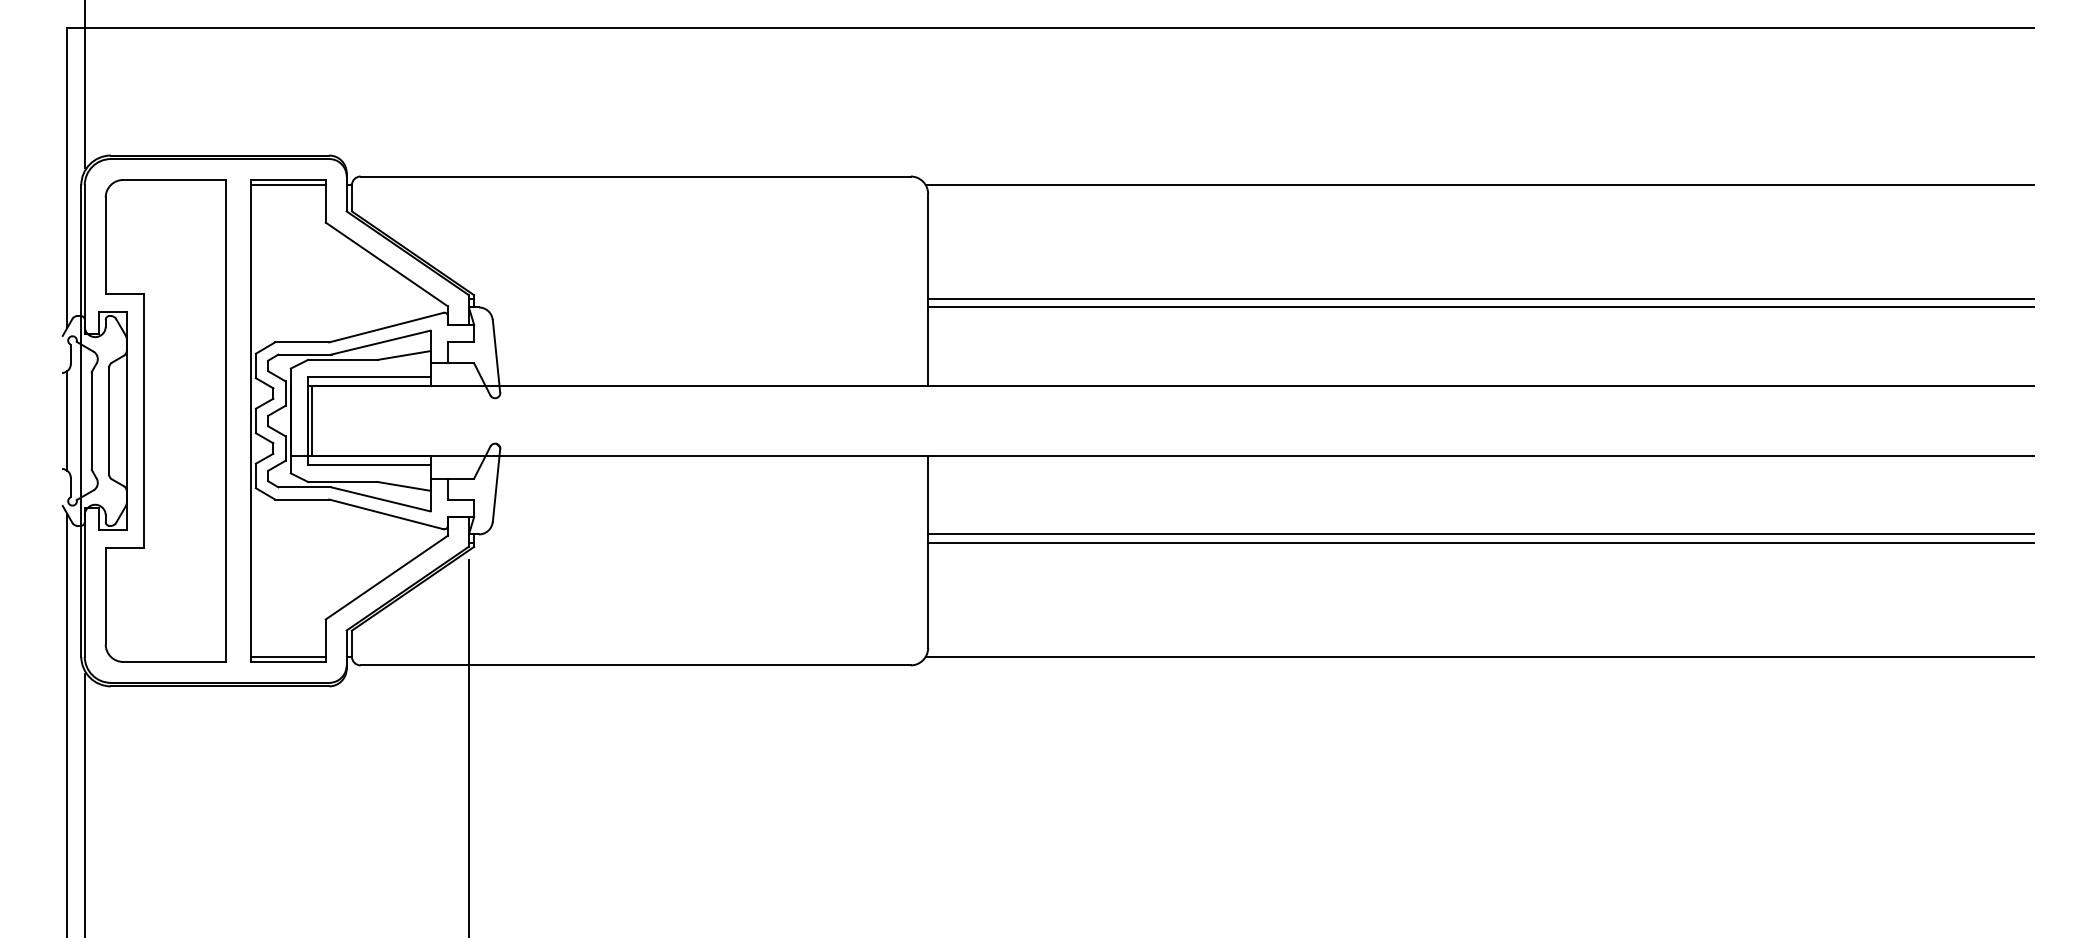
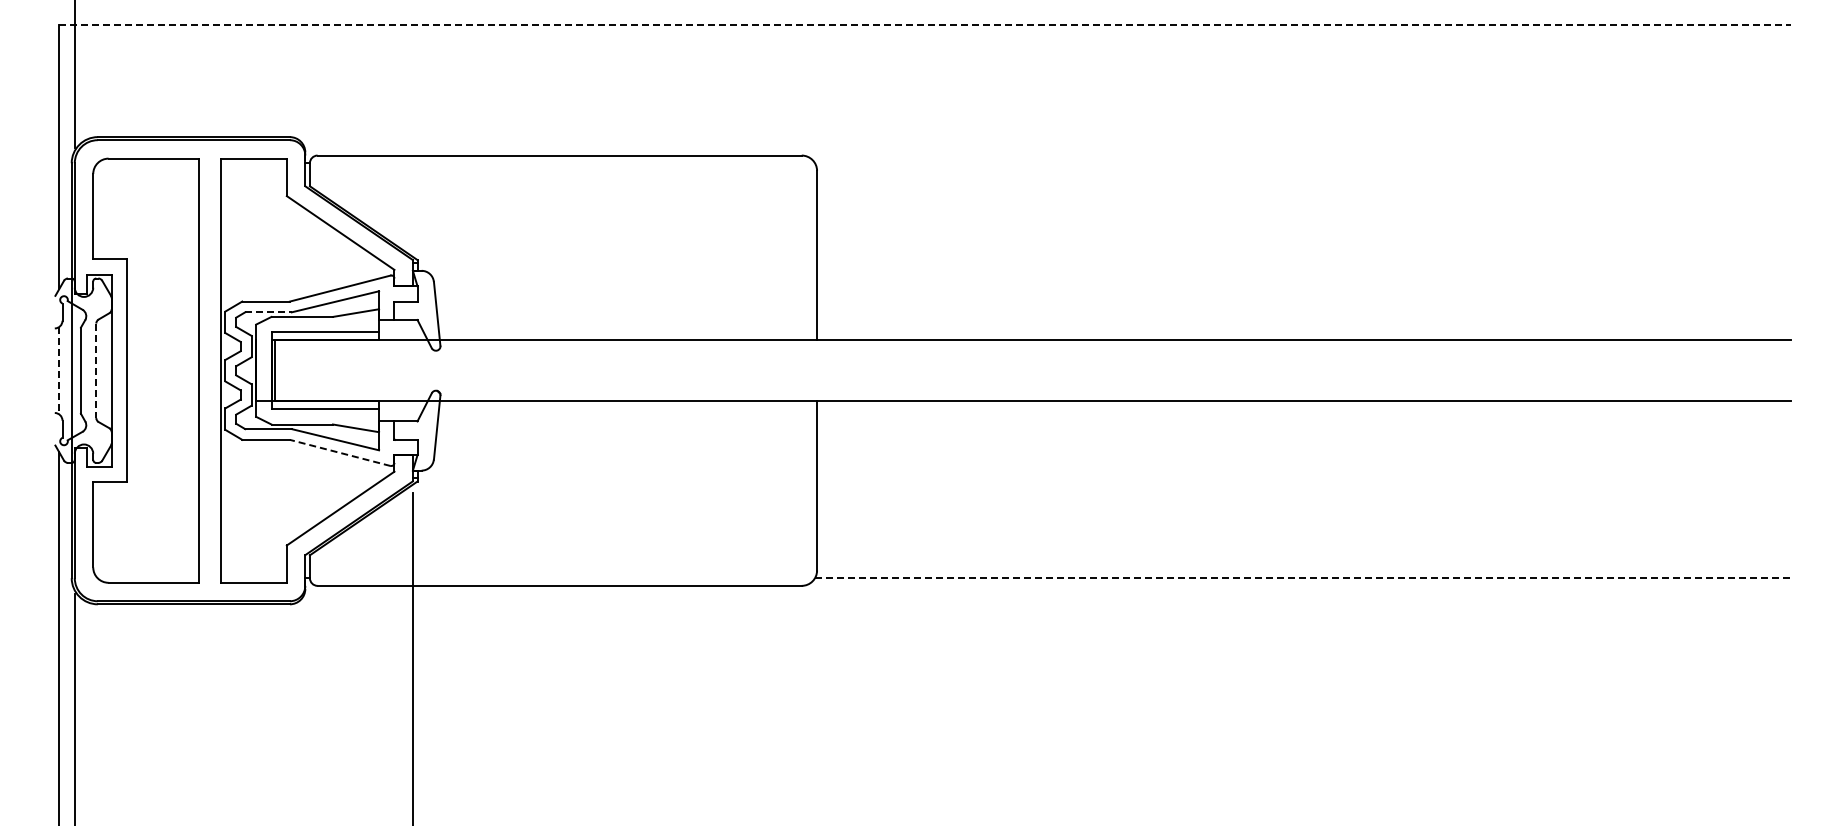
line: (1051, 27) -> (925, 24), solid -> dashed
line: (287, 185) -> (253, 163), removed
line: (1479, 185) -> (1302, 163), removed
line: (1480, 299) -> (1303, 263), removed
line: (1480, 307) -> (1303, 270), removed
line: (305, 354) -> (269, 312), solid -> dashed
line: (67, 420) -> (59, 370), solid -> dashed
line: (109, 421) -> (96, 371), solid -> dashed
line: (386, 513) -> (340, 452), solid -> dashed
line: (1480, 534) -> (1303, 470), removed
line: (1480, 543) -> (1303, 478), removed
line: (287, 657) -> (253, 578), removed
line: (1479, 657) -> (1302, 578), solid -> dashed

